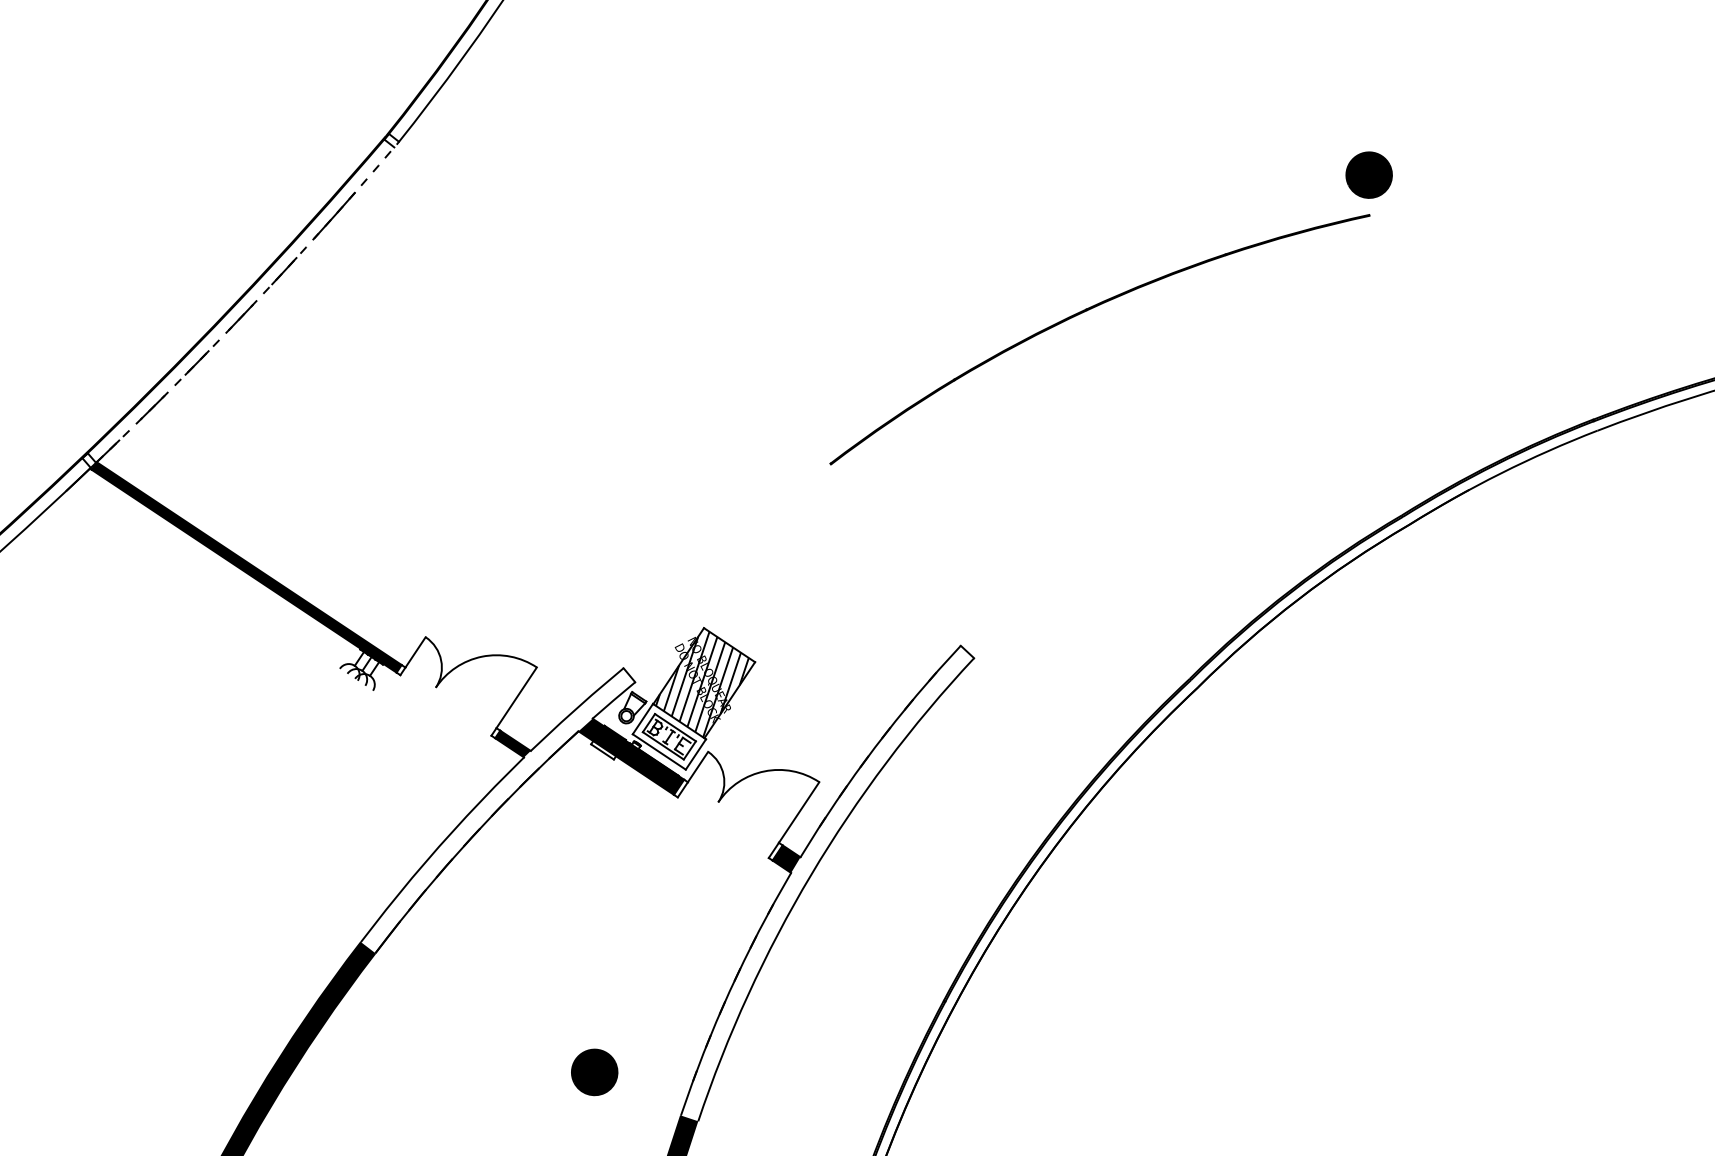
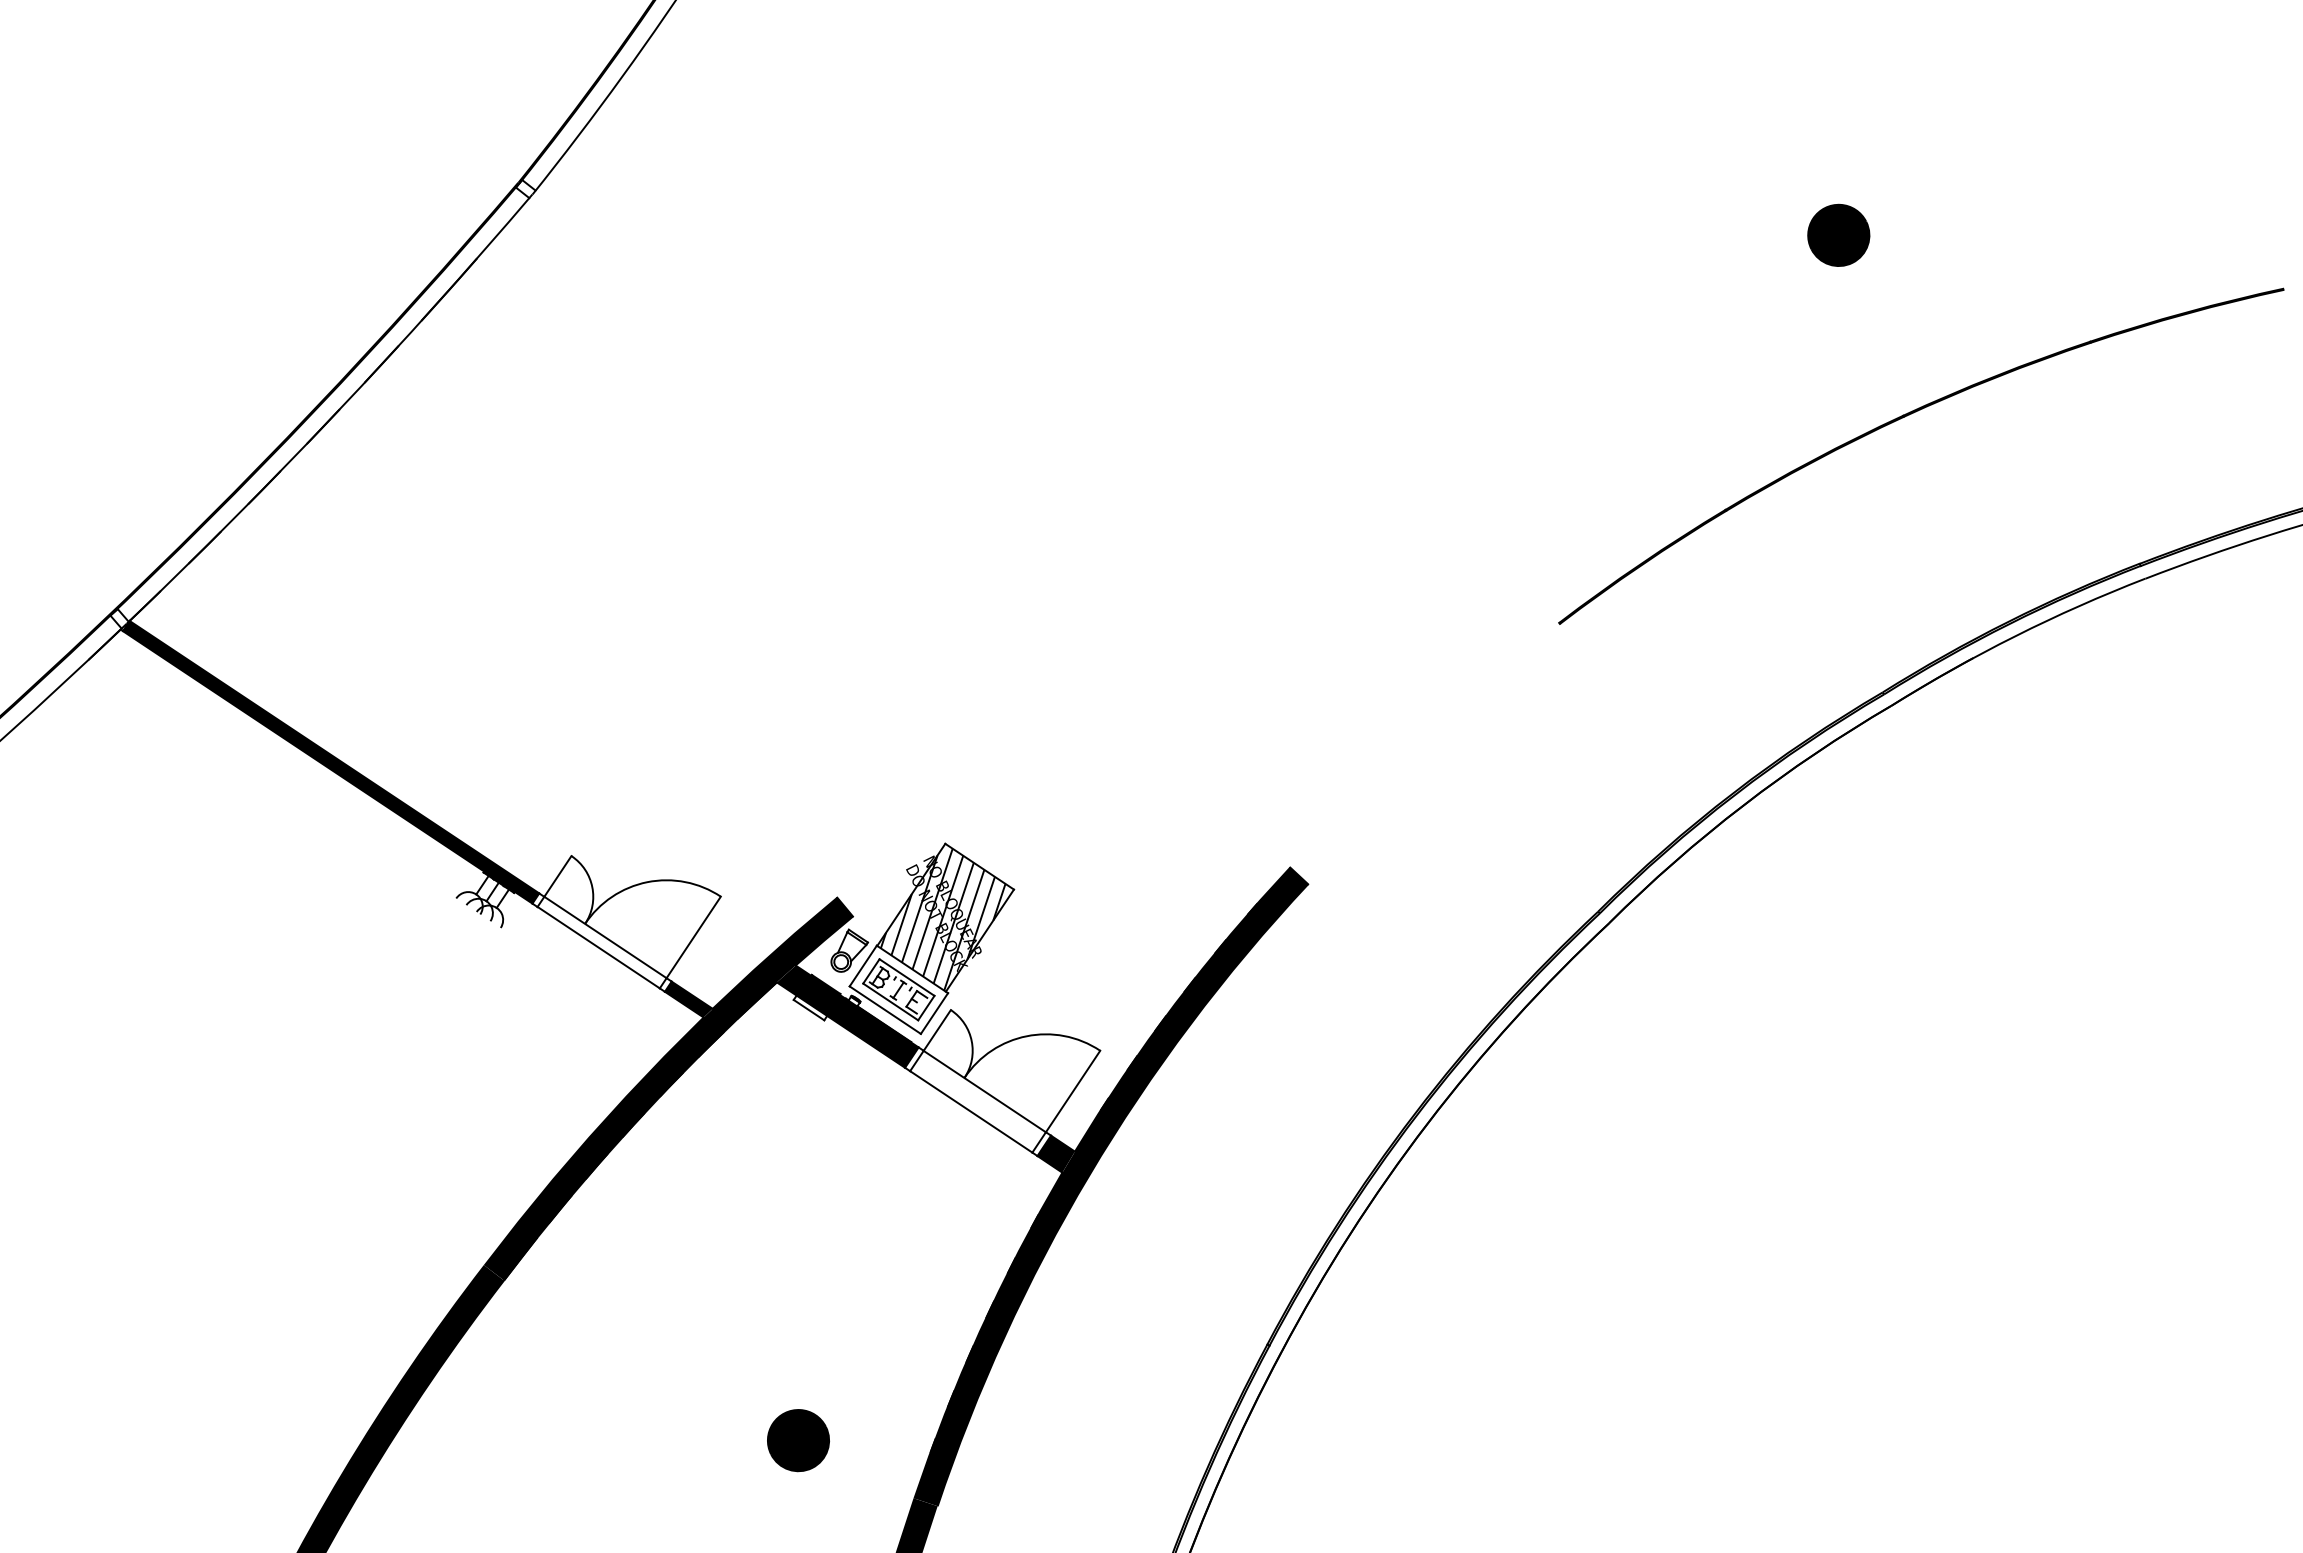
arc: (250, 307) -> (336, 412), dashed -> solid
part: (1088, 310) -> (1905, 417), moved
line: (451, 697) -> (605, 937), added
line: (445, 705) -> (598, 947), added
fill: (497, 810) -> (668, 1088), added
line: (733, 812) -> (984, 1091), added
line: (723, 827) -> (971, 1111), added
fill: (827, 883) -> (1111, 1186), added

